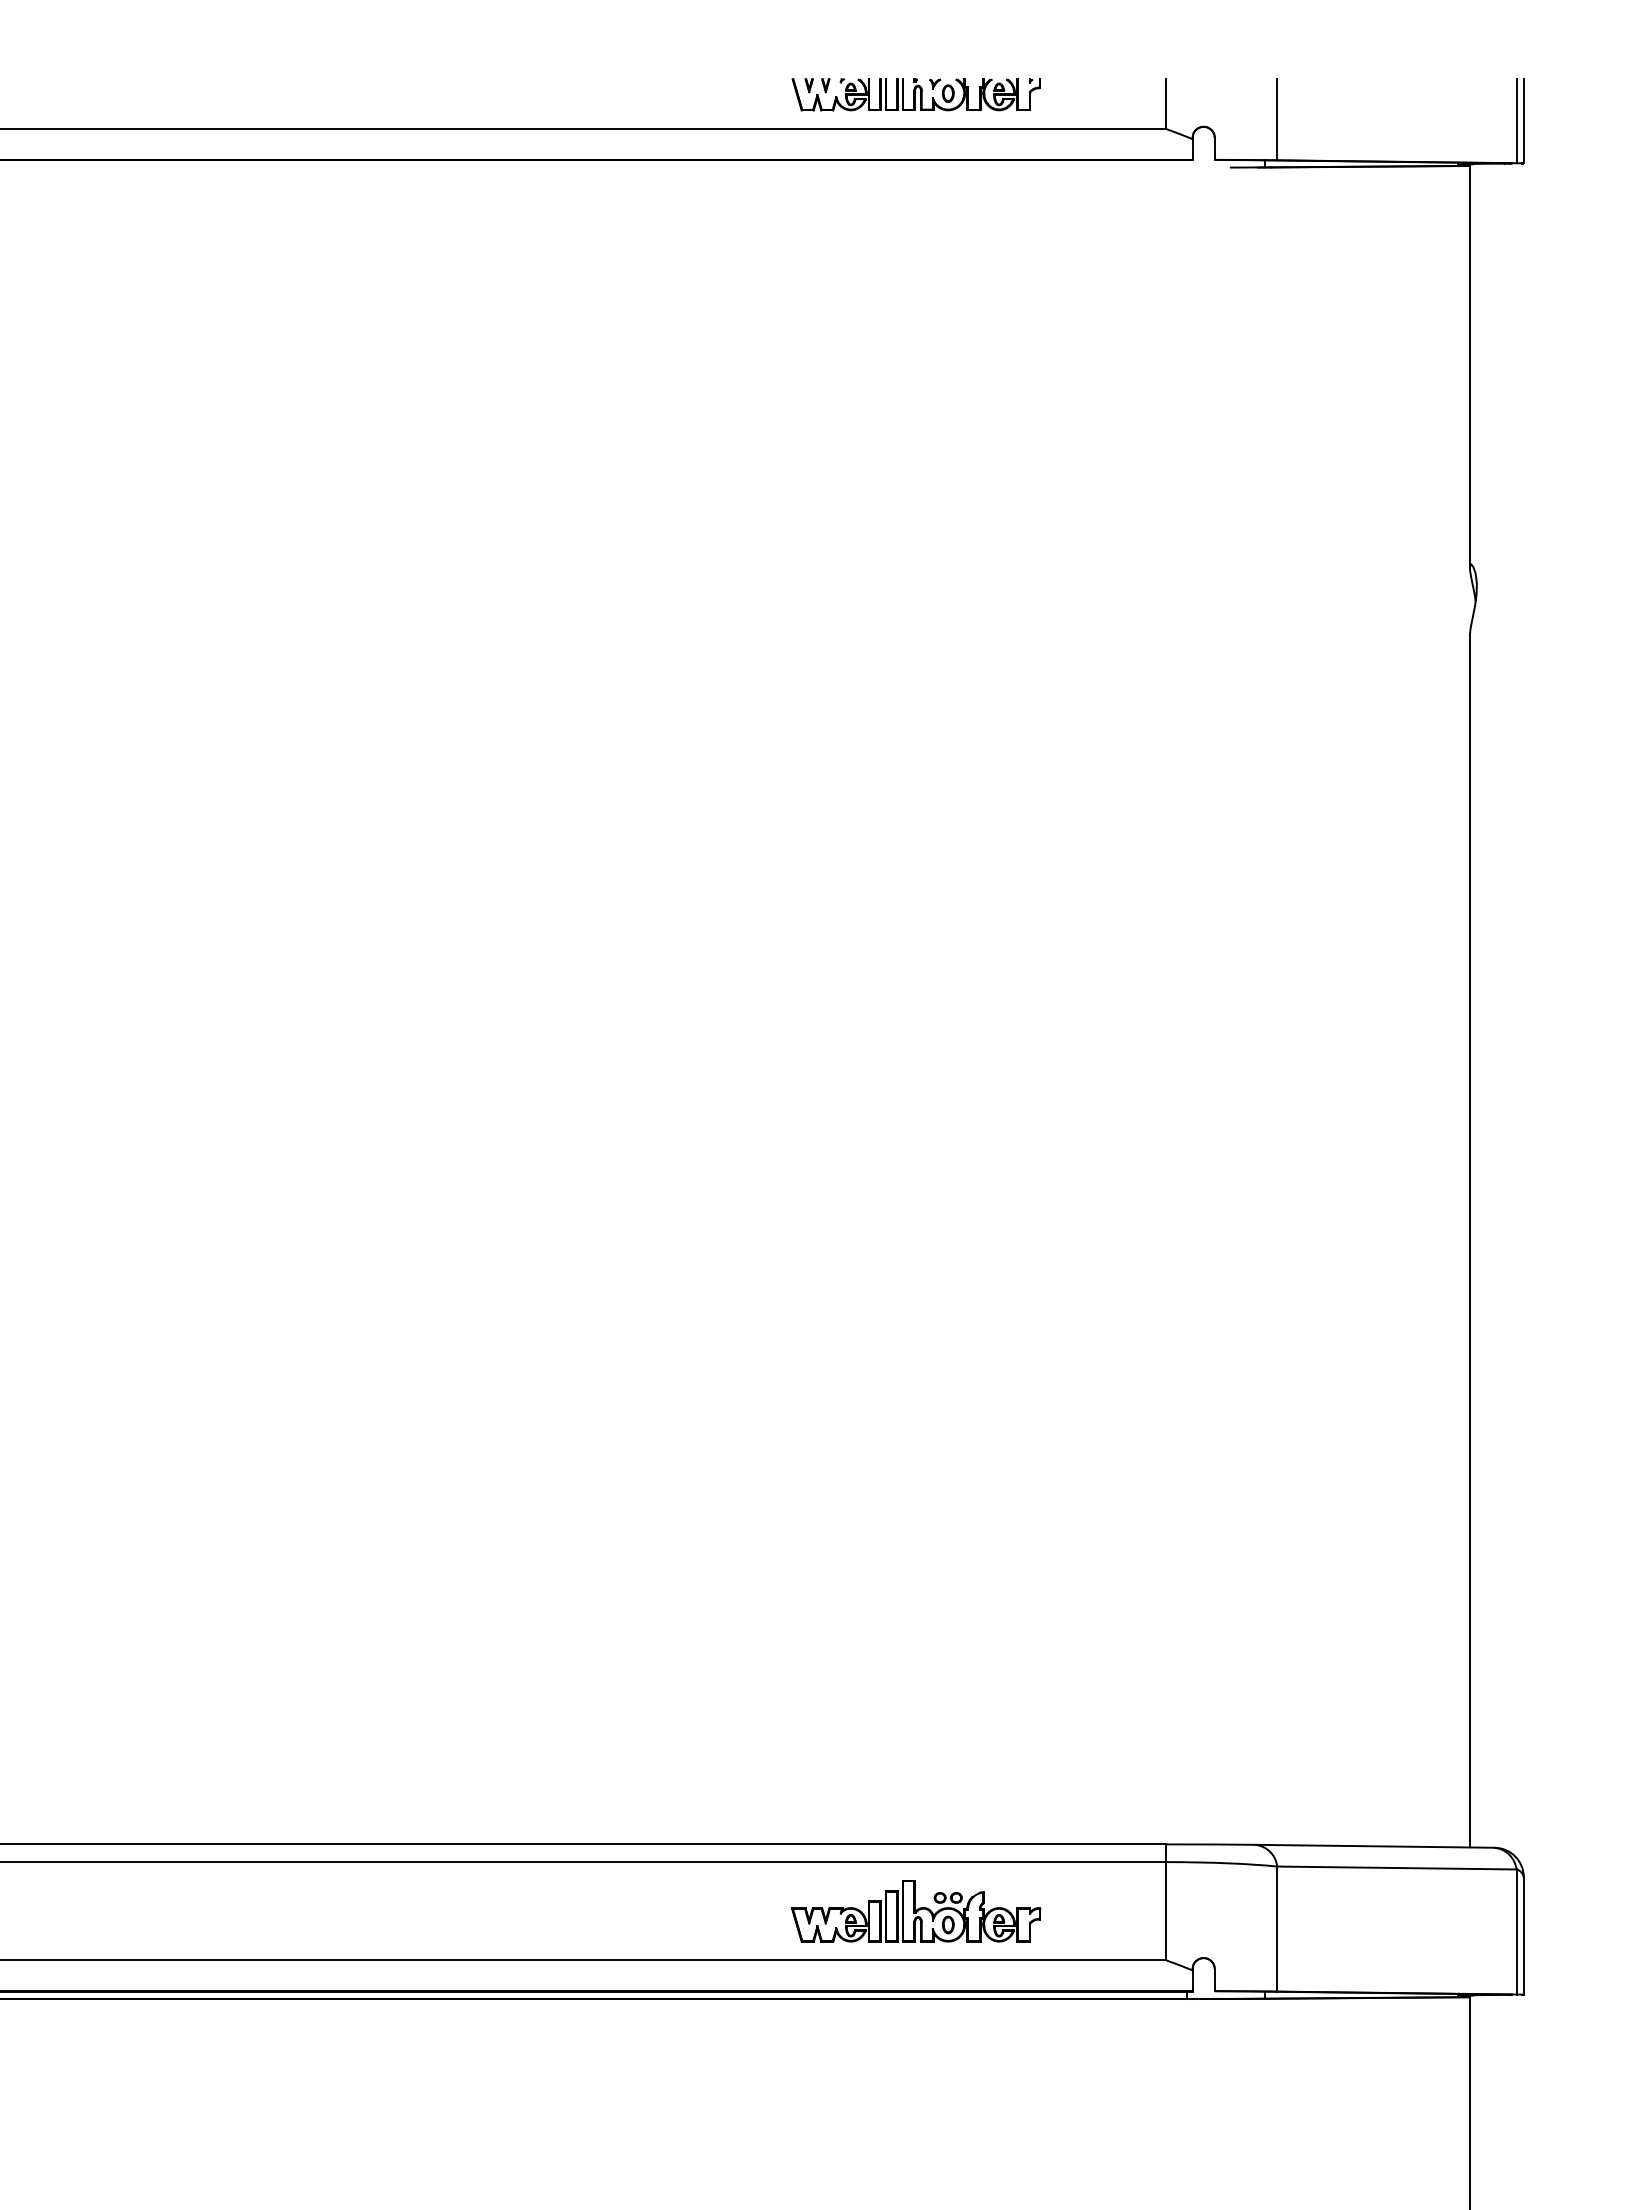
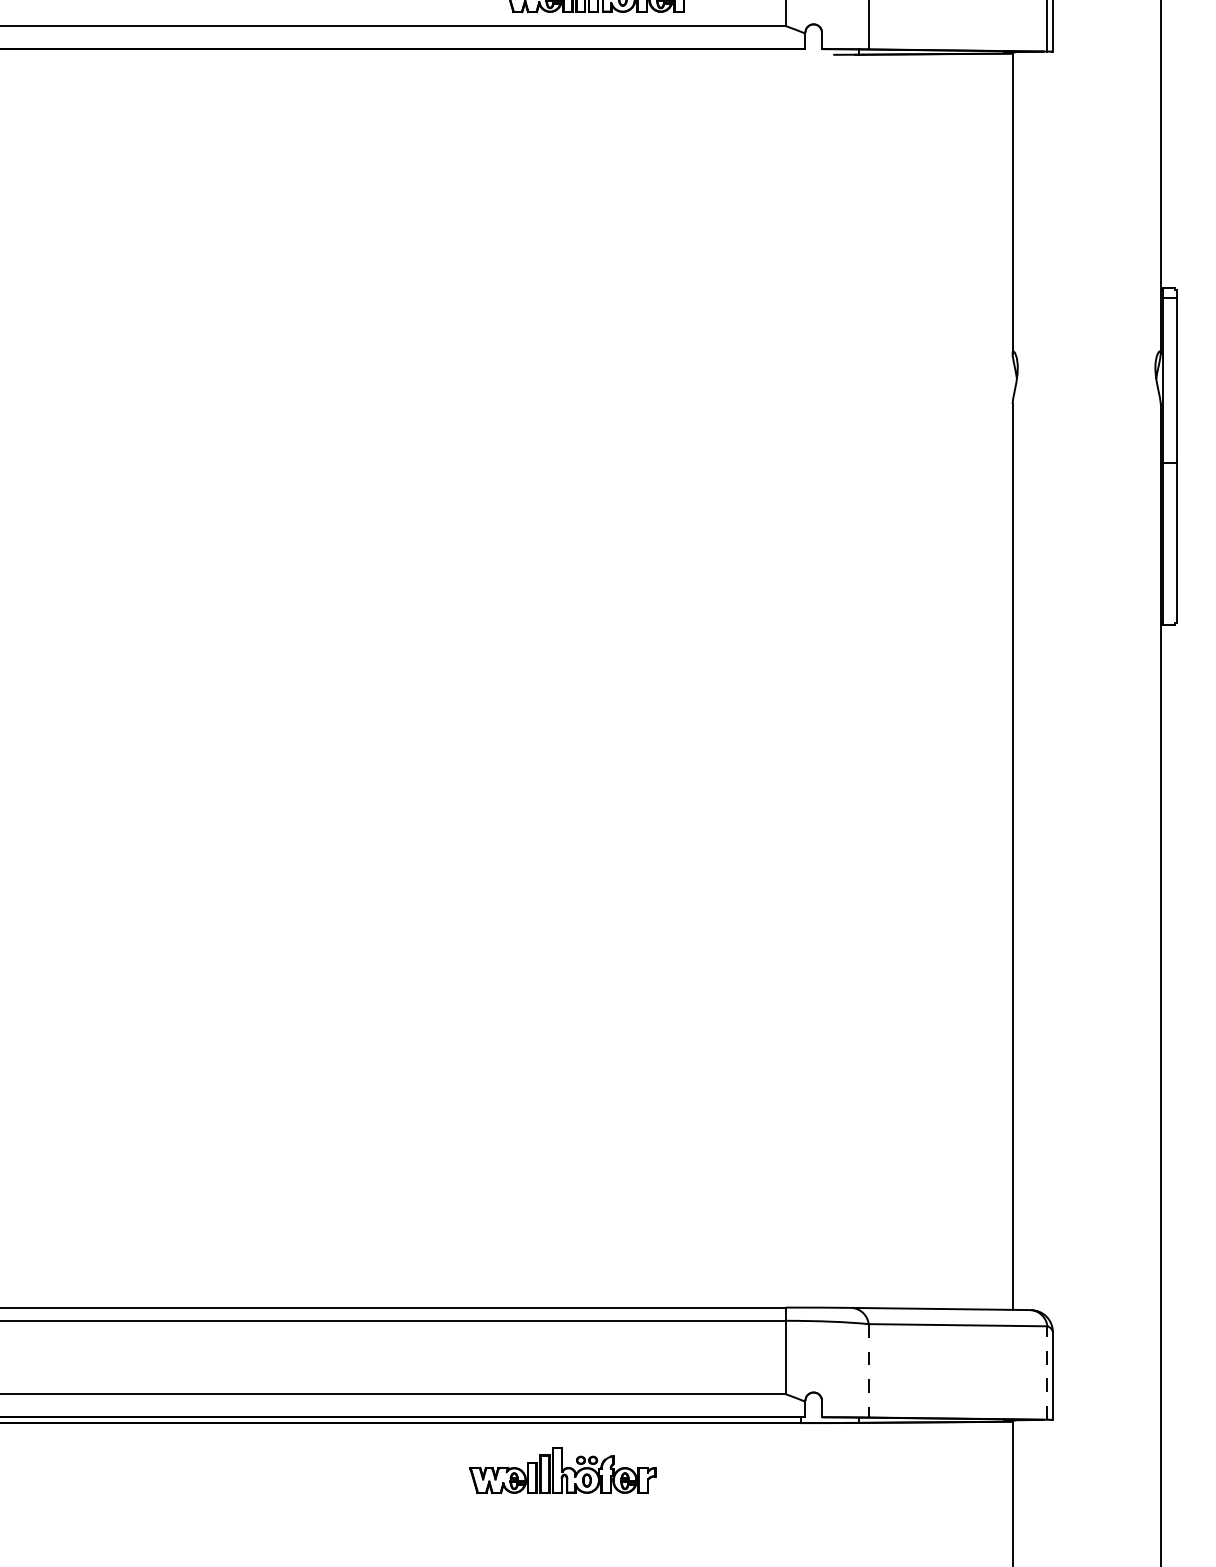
part: (915, 1911) -> (562, 1470), moved
line: (1277, 1929) -> (868, 1371), solid -> dashed
line: (1516, 1931) -> (1047, 1372), solid -> dashed

